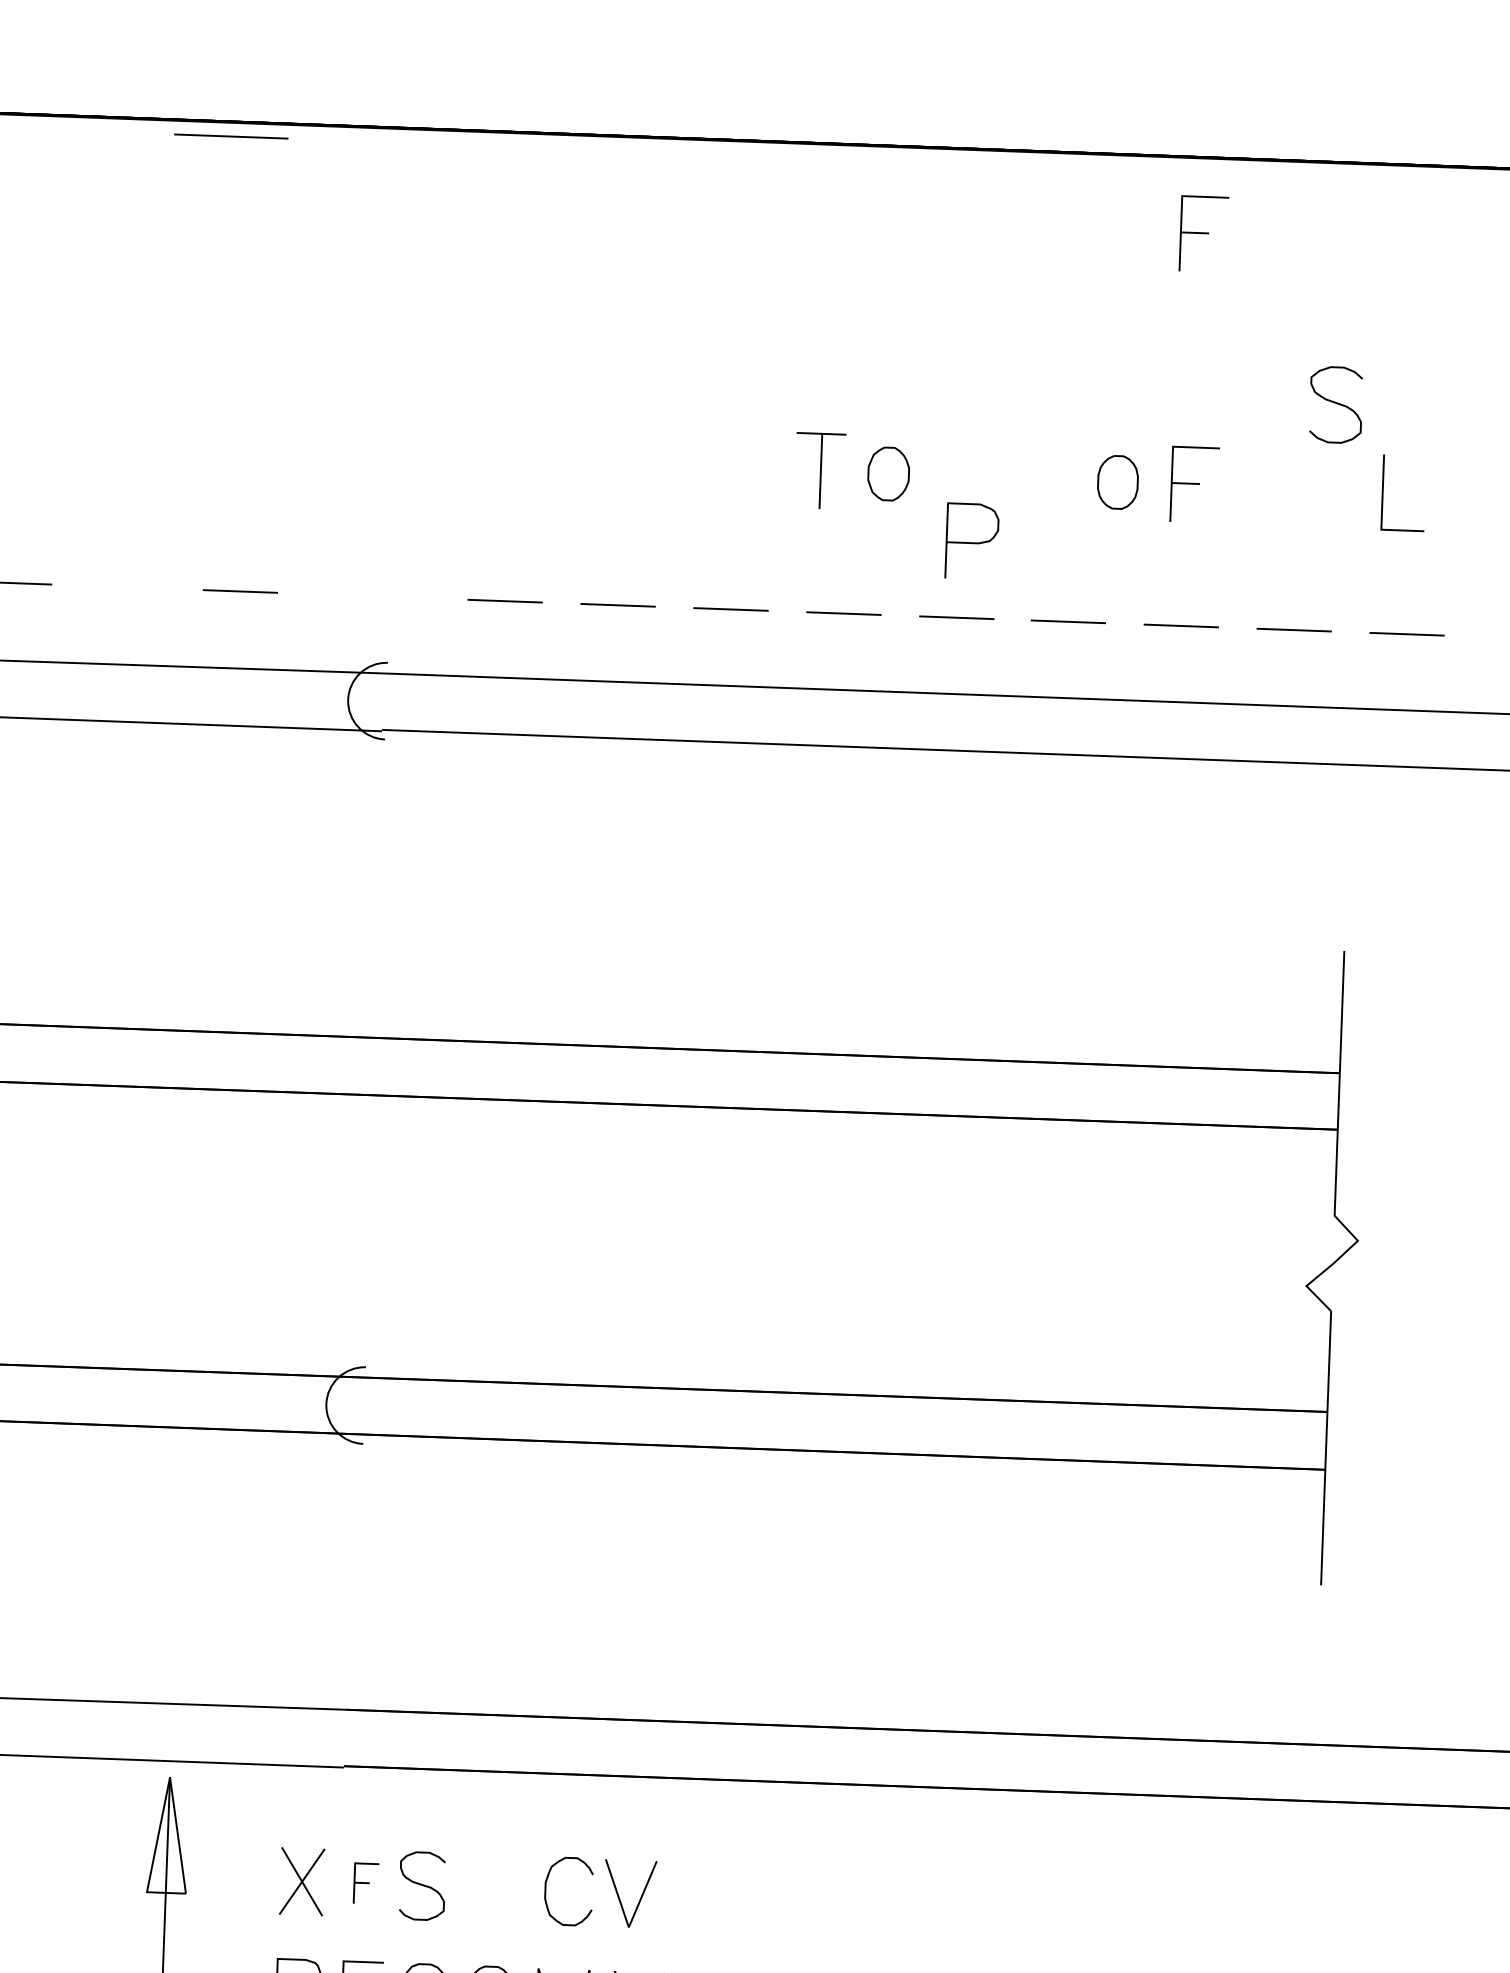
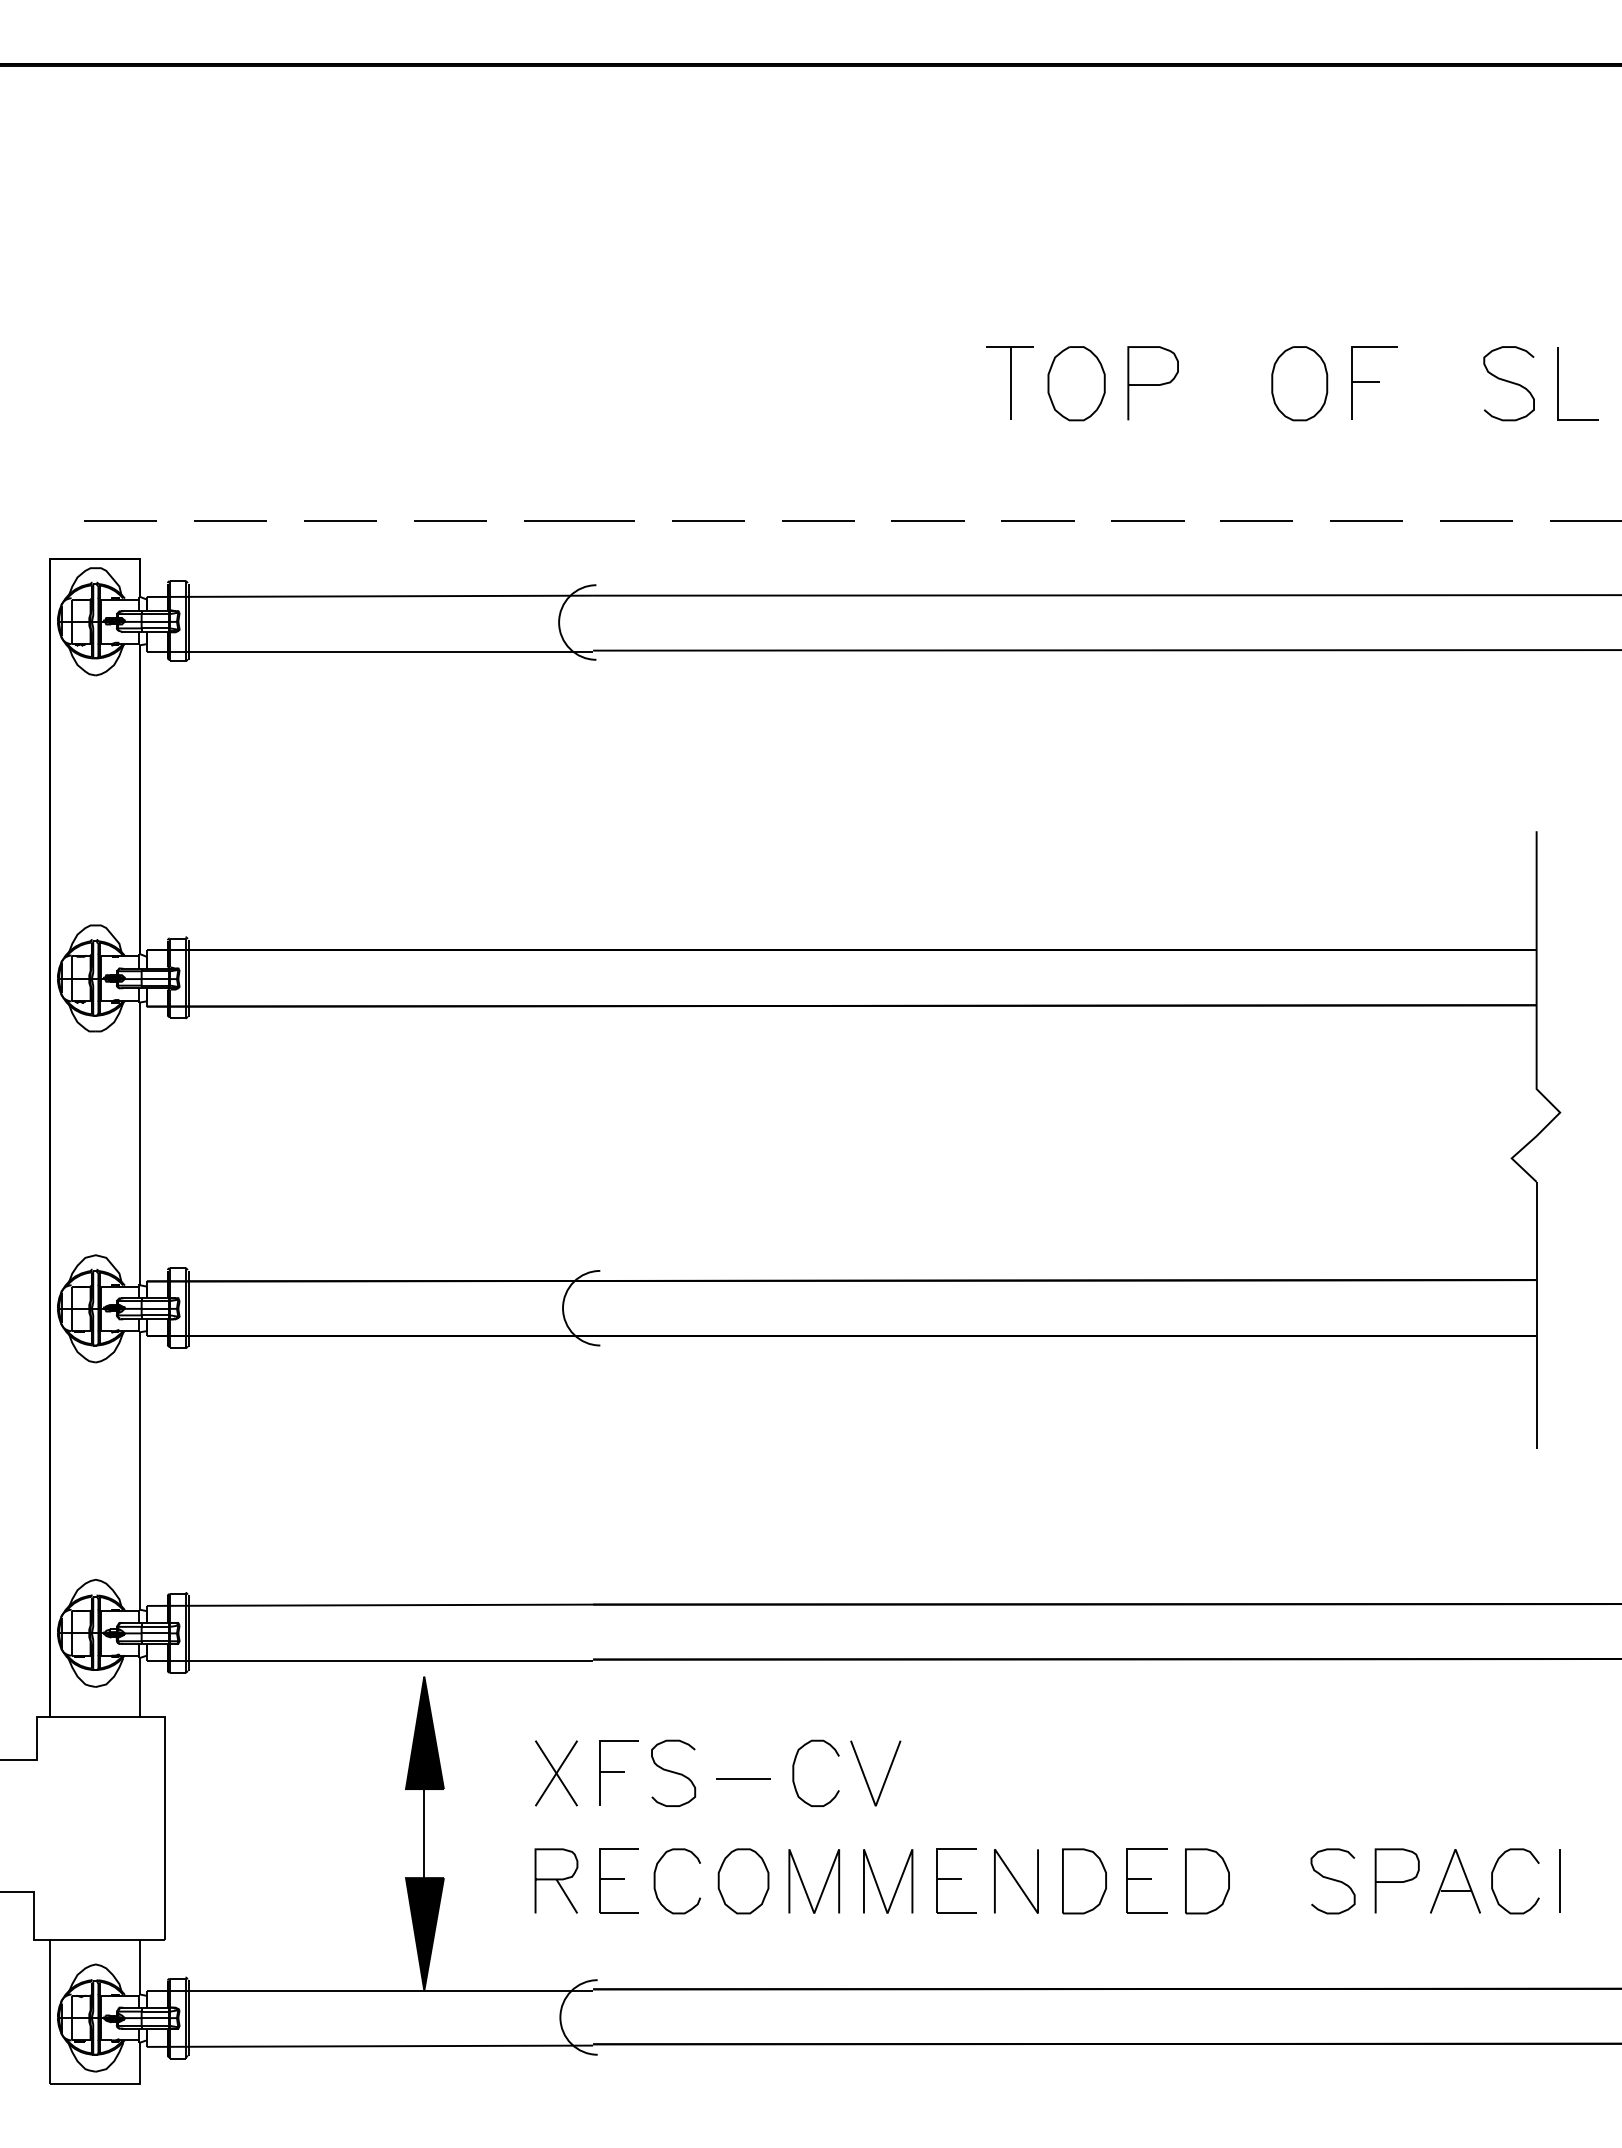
line: (231, 135) -> (579, 520), moved
part: (1203, 233) -> (1374, 138), removed
curve: (1335, 403) -> (1508, 382), moved
part: (888, 473) -> (1076, 383), size x1.43
part: (1117, 482) -> (1299, 383), size x1.43
curve: (971, 542) -> (1152, 384), moved
line: (127, 586) -> (340, 520), added
fill: (168, 1834) -> (424, 1732), added
part: (365, 1883) -> (618, 1772), size x1.67
line: (494, 1894) -> (743, 1778), added

